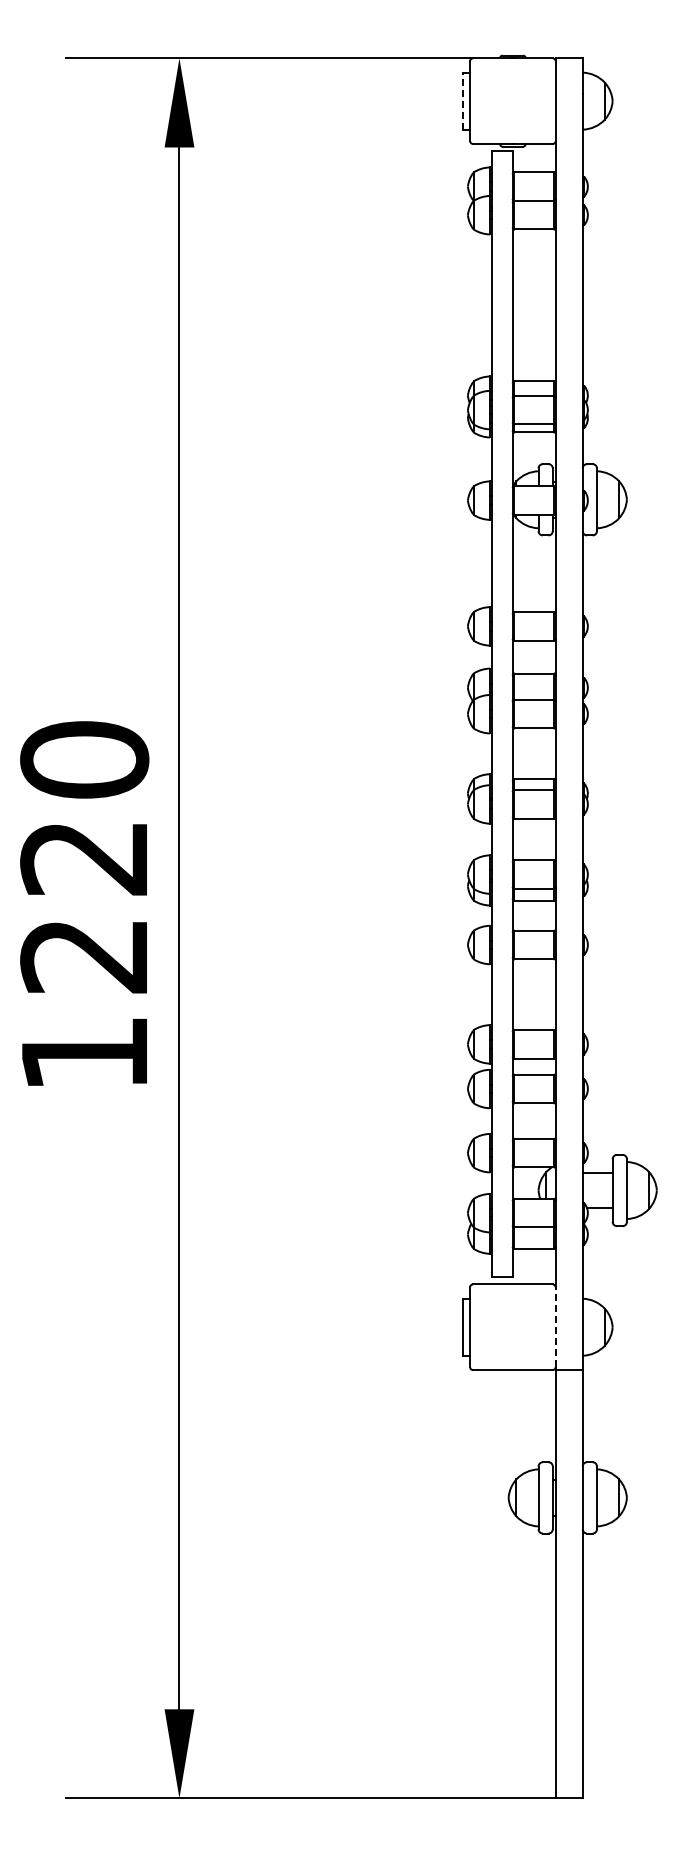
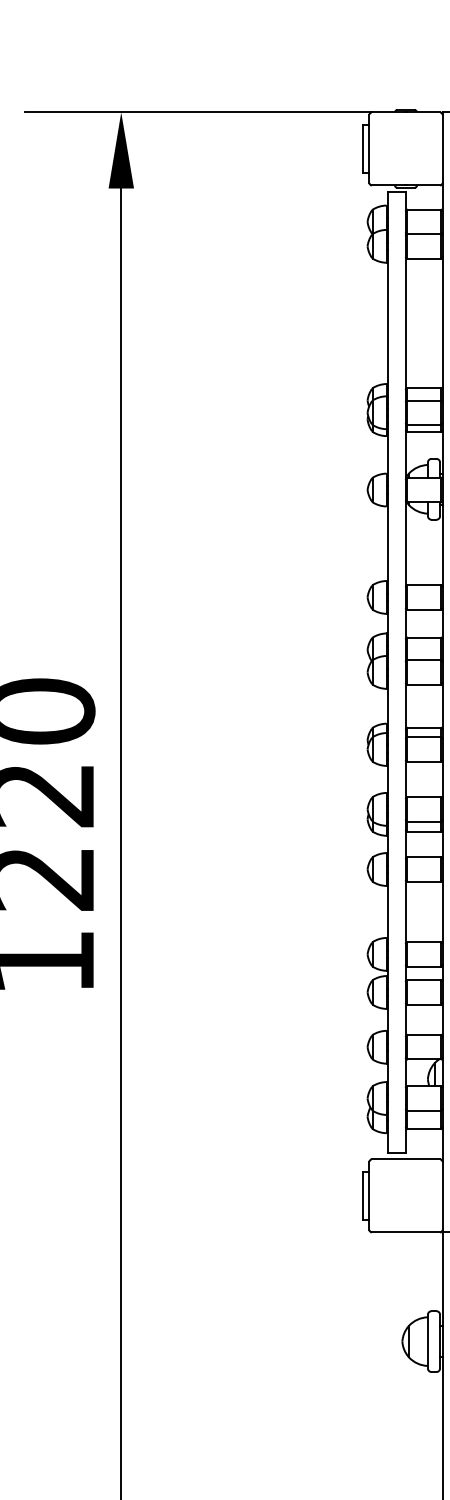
line: (462, 101) -> (362, 149), dashed -> solid
line: (555, 1327) -> (442, 1196), dashed -> solid

